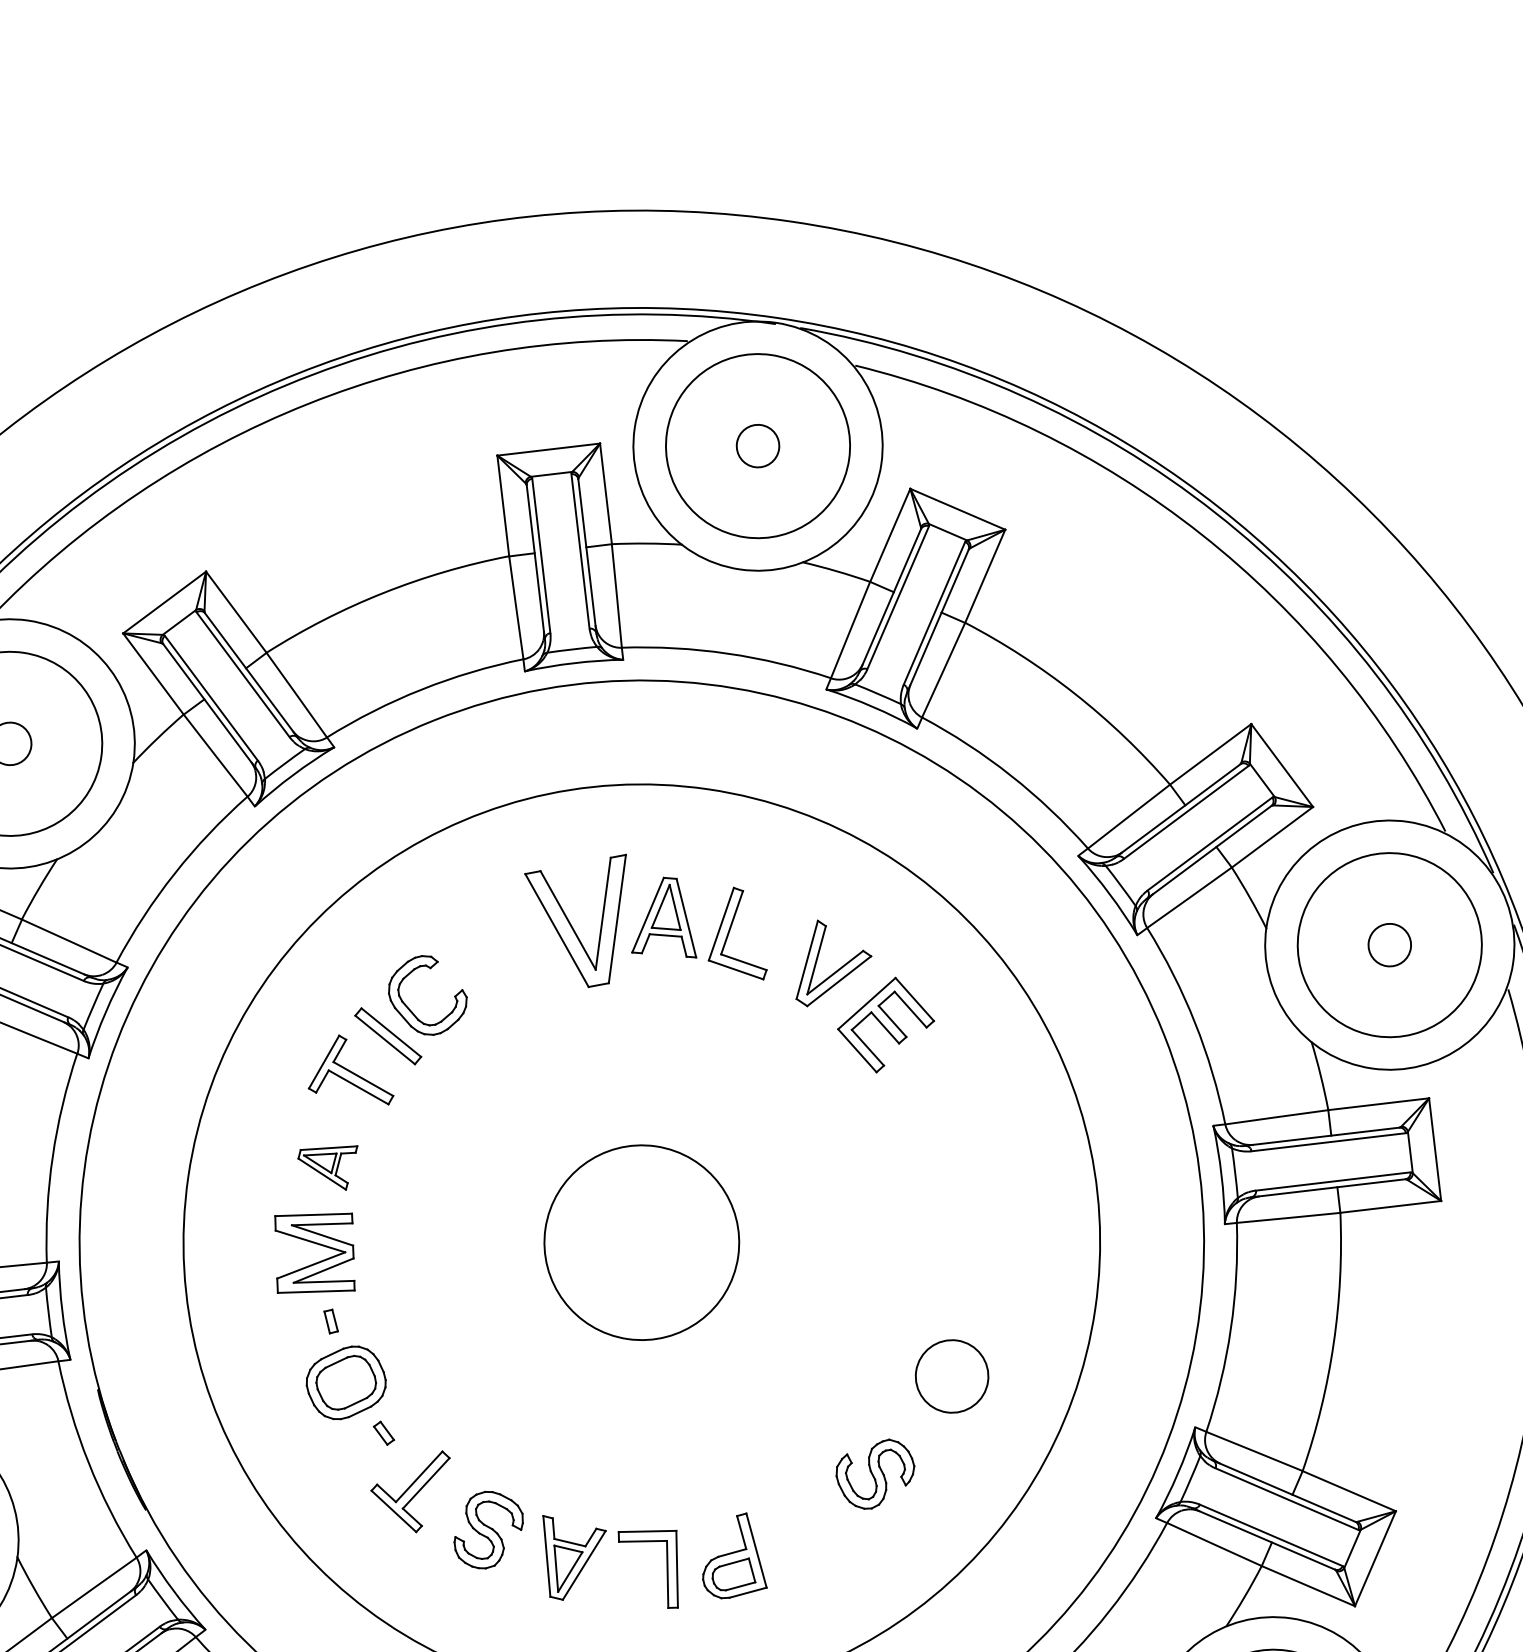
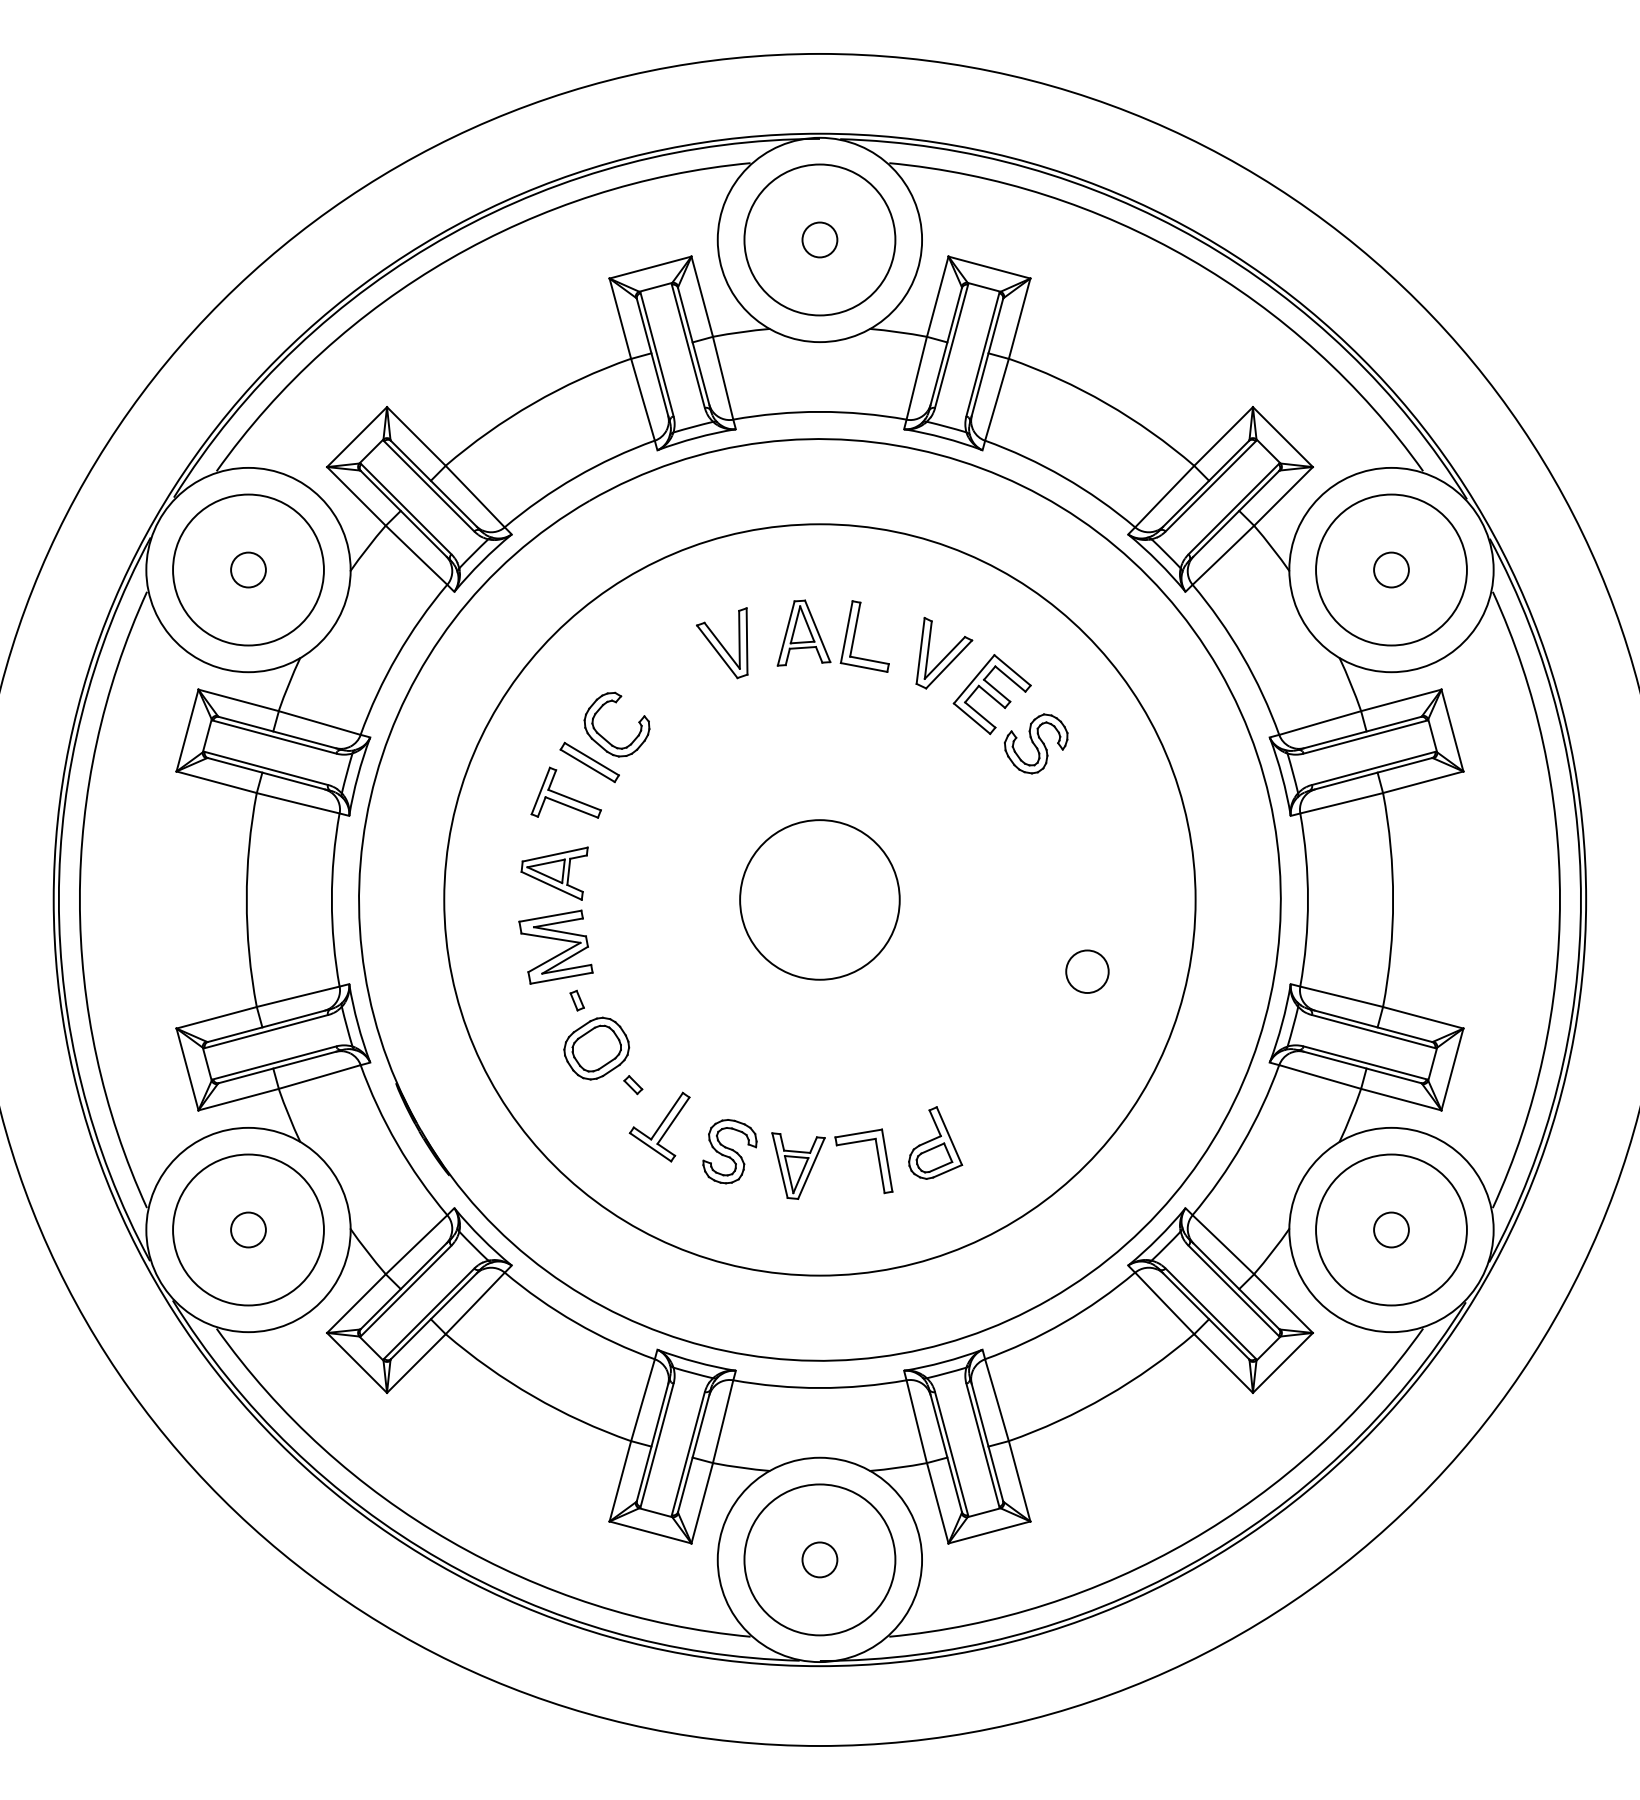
part: (569, 916) -> (722, 643), size x0.62
part: (326, 1164) -> (554, 873), size x1.43
circle: (952, 1376) -> (1087, 971), size x0.71
part: (873, 1473) -> (1035, 743), moved

